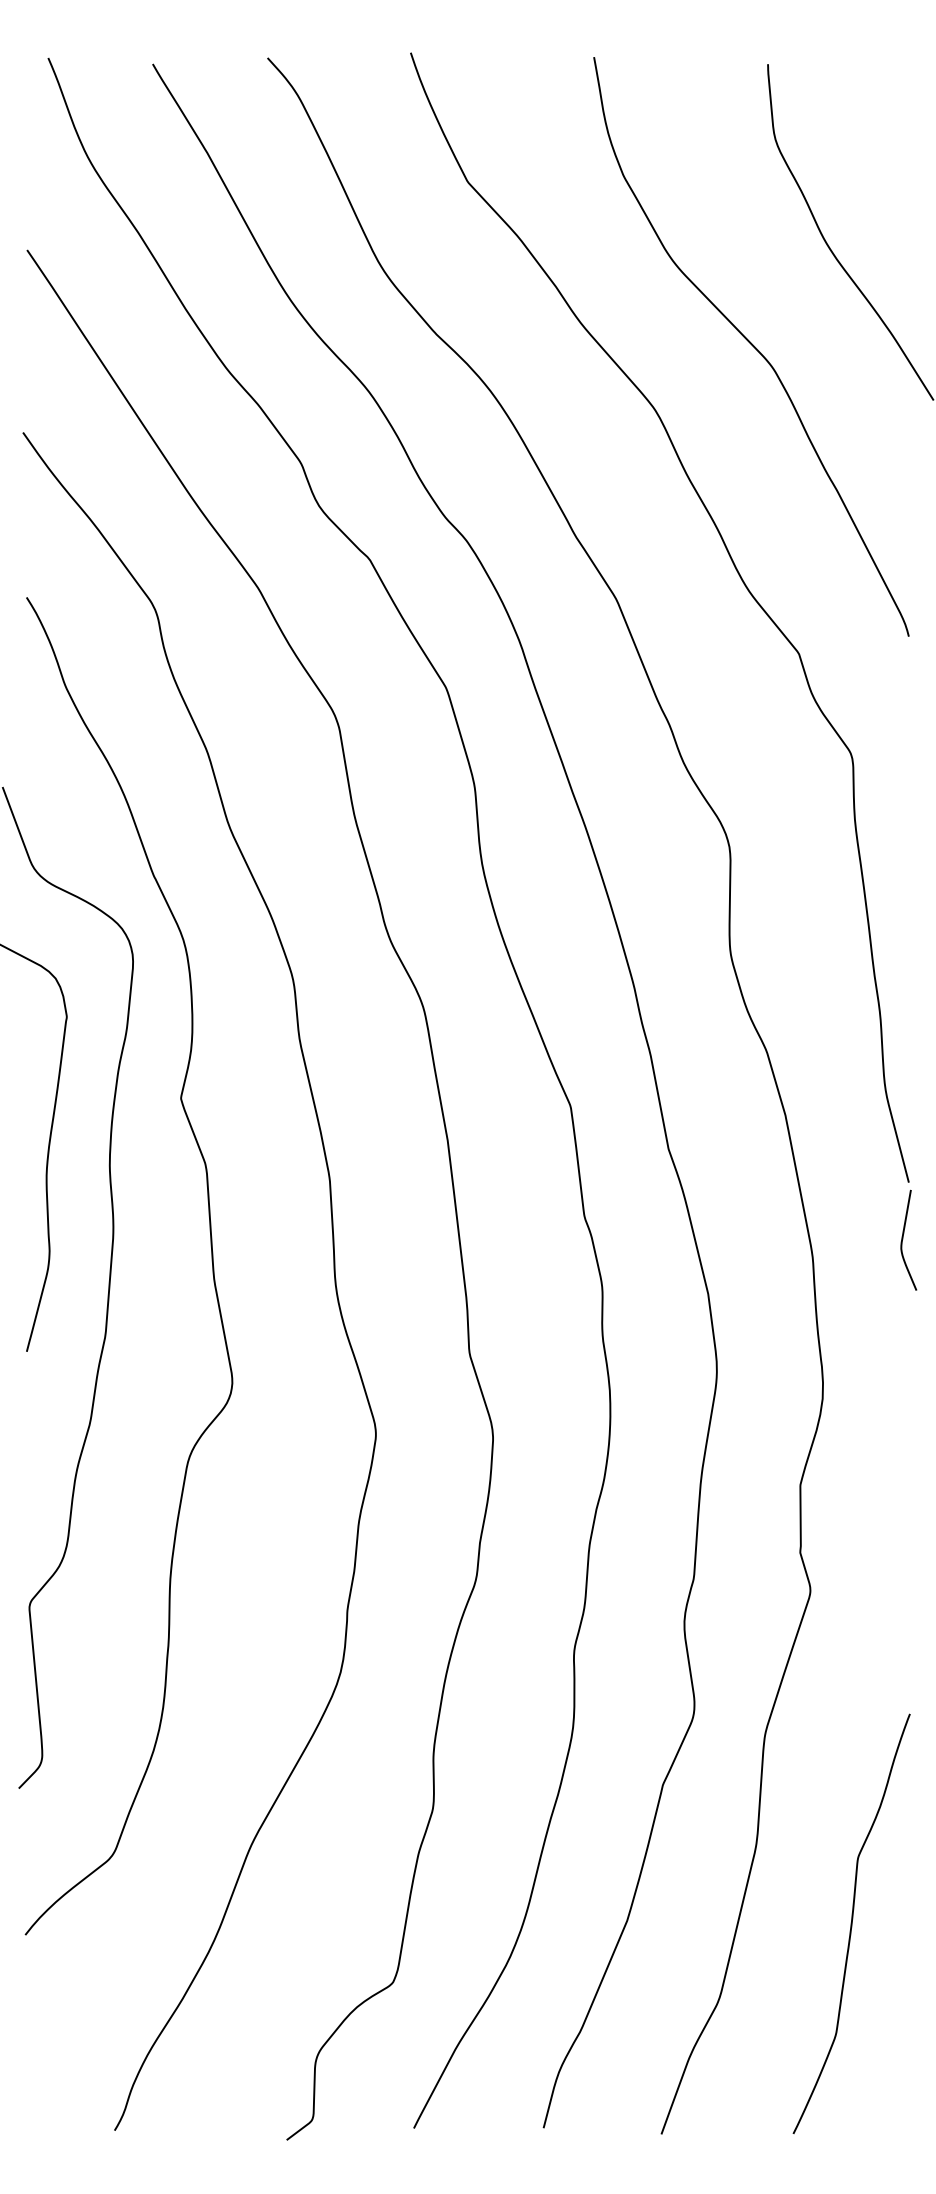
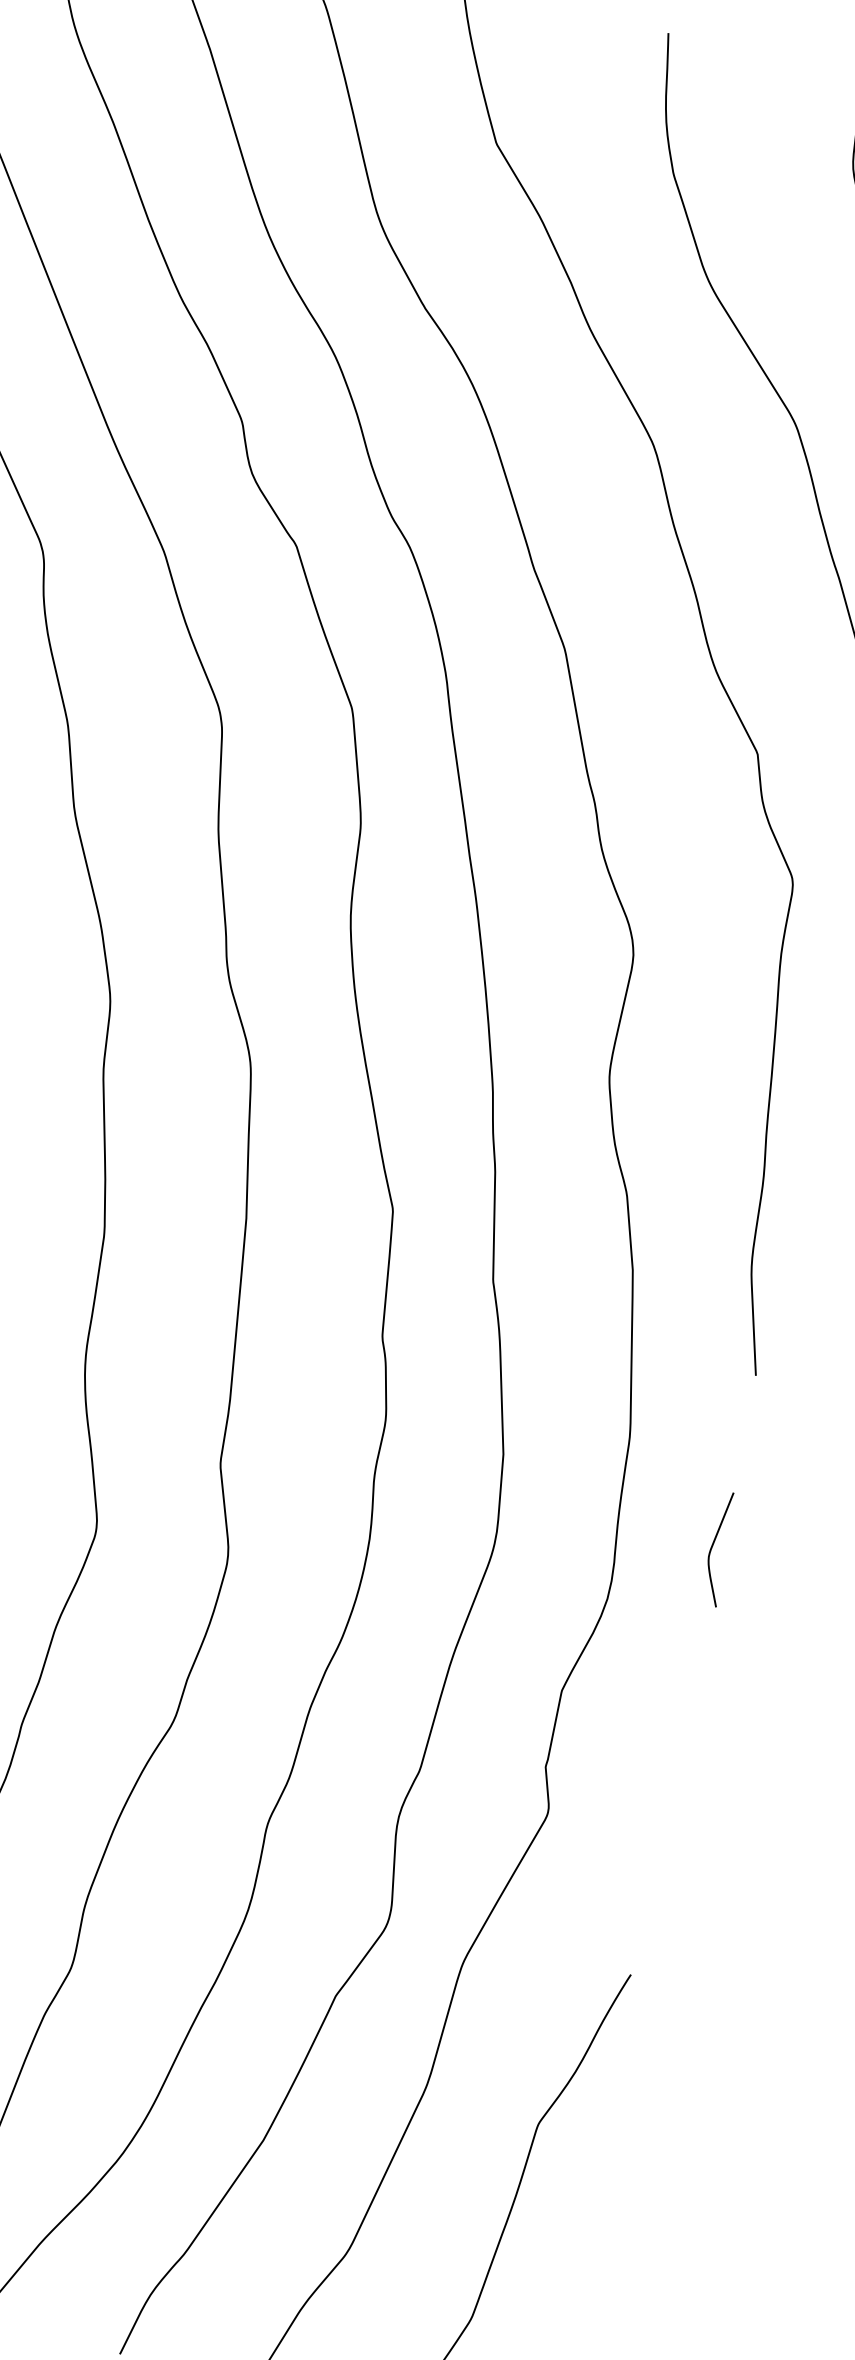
curve: (903, 1239) -> (713, 1546), moved

